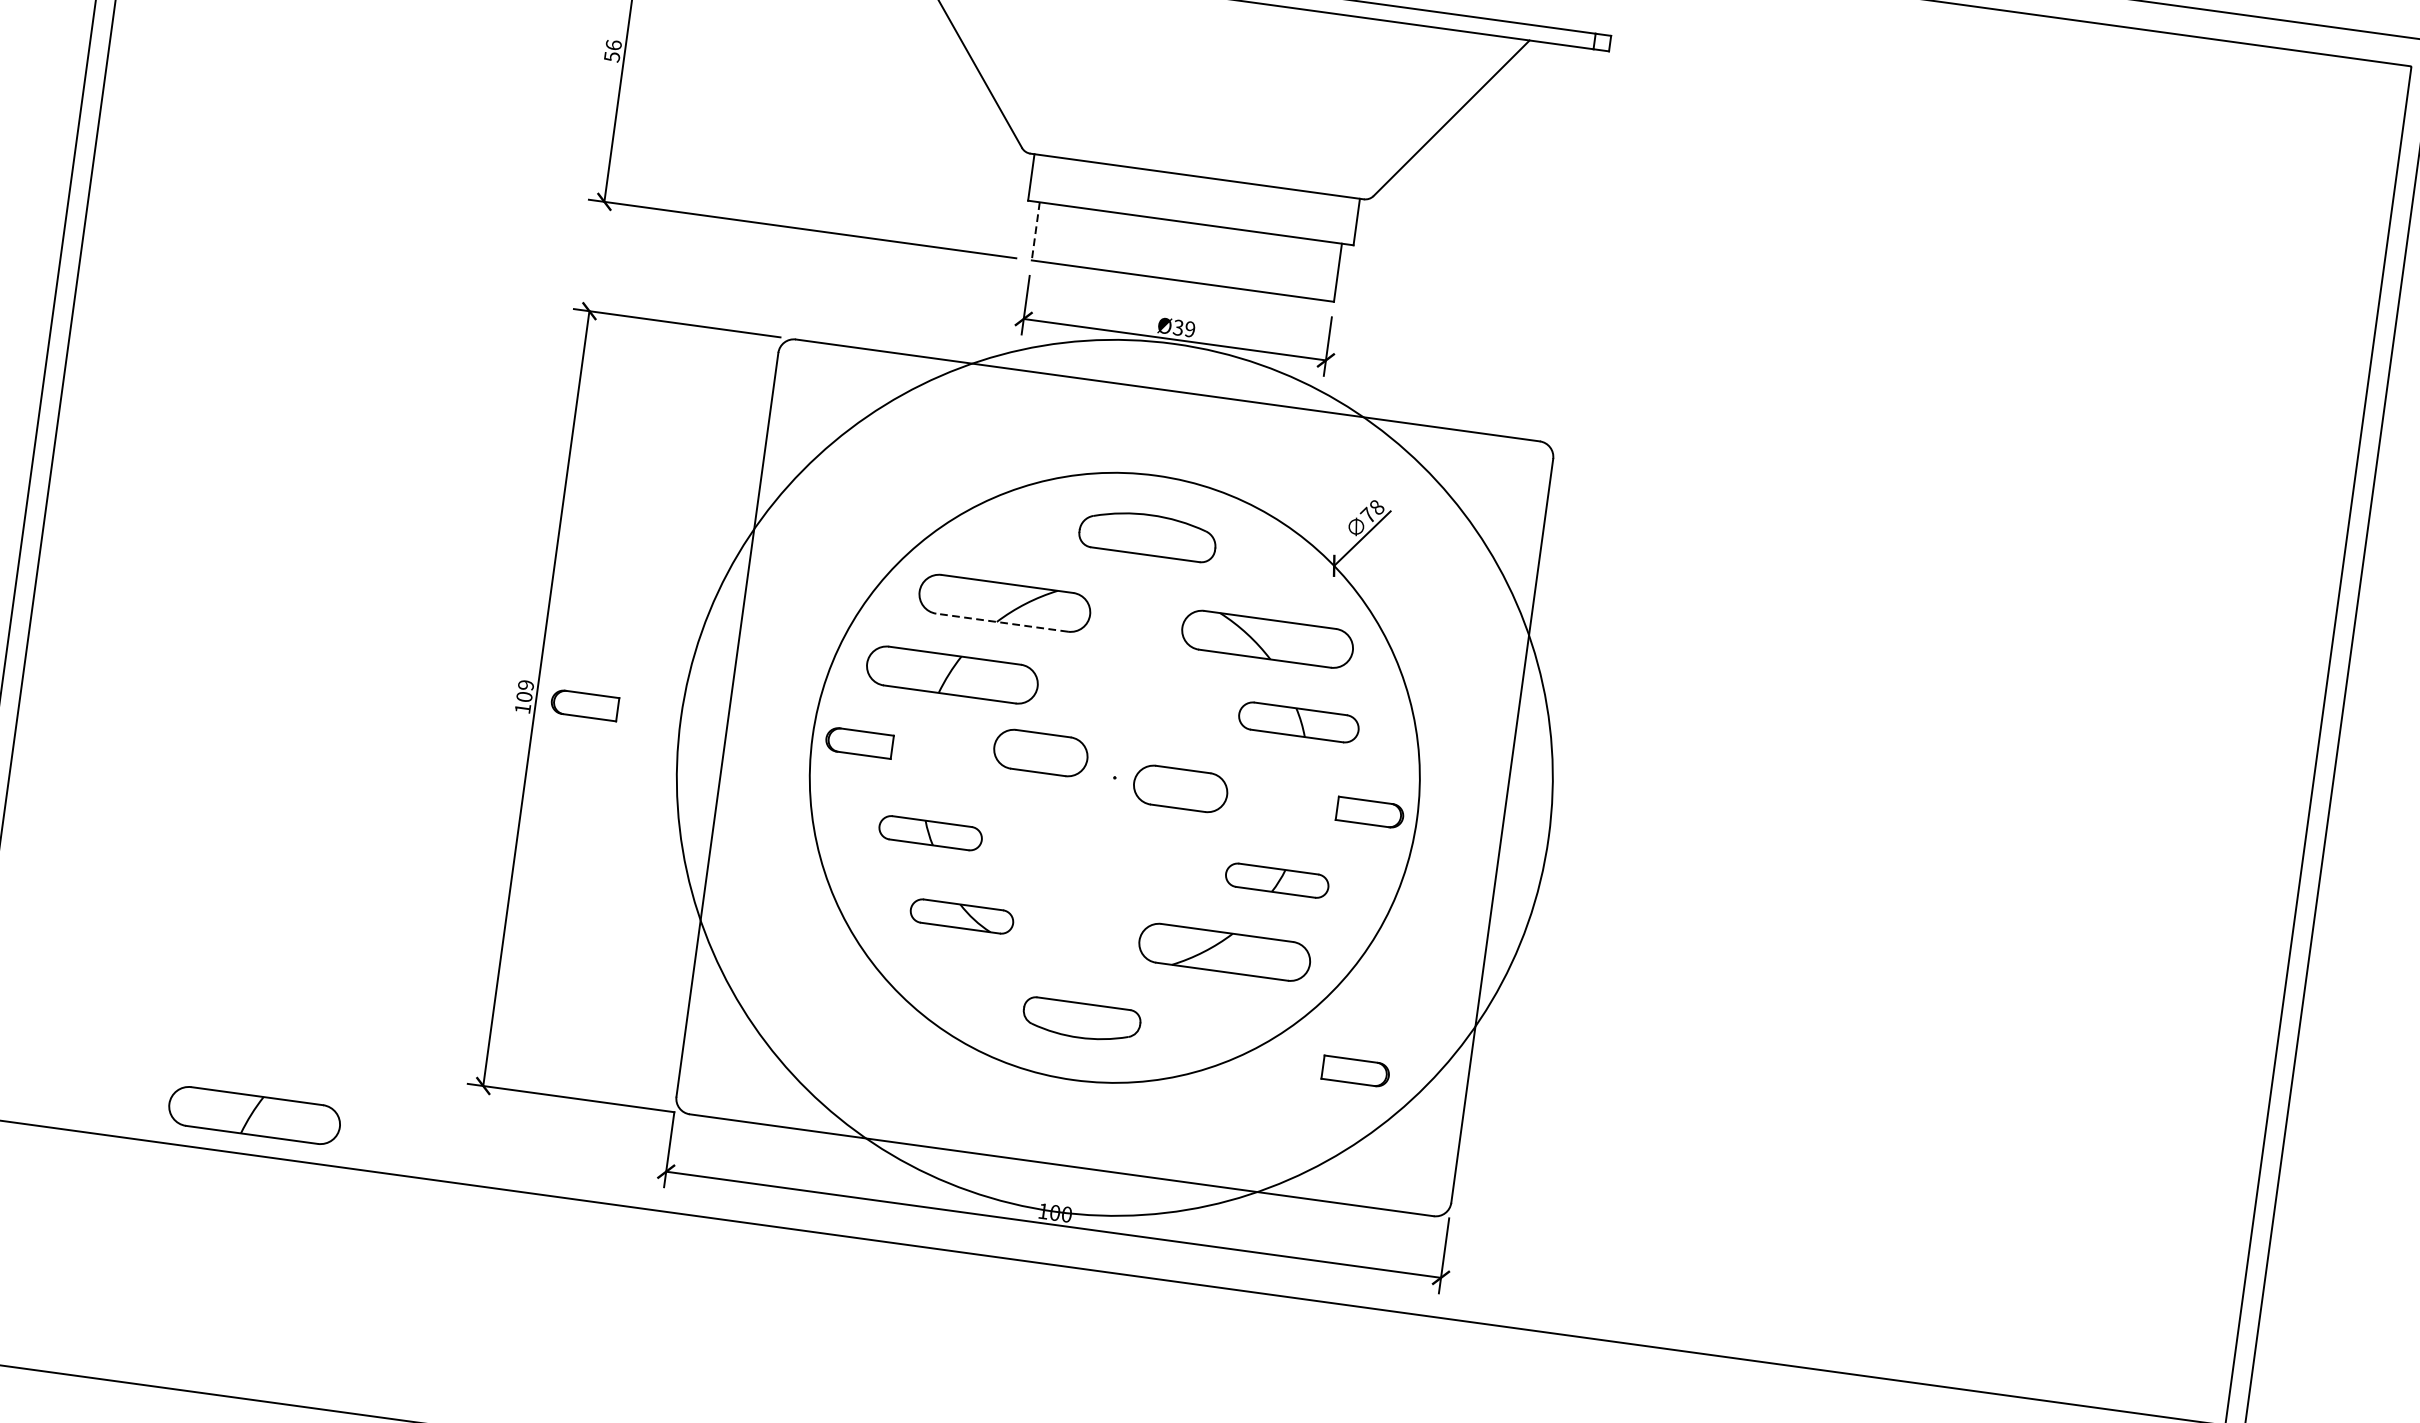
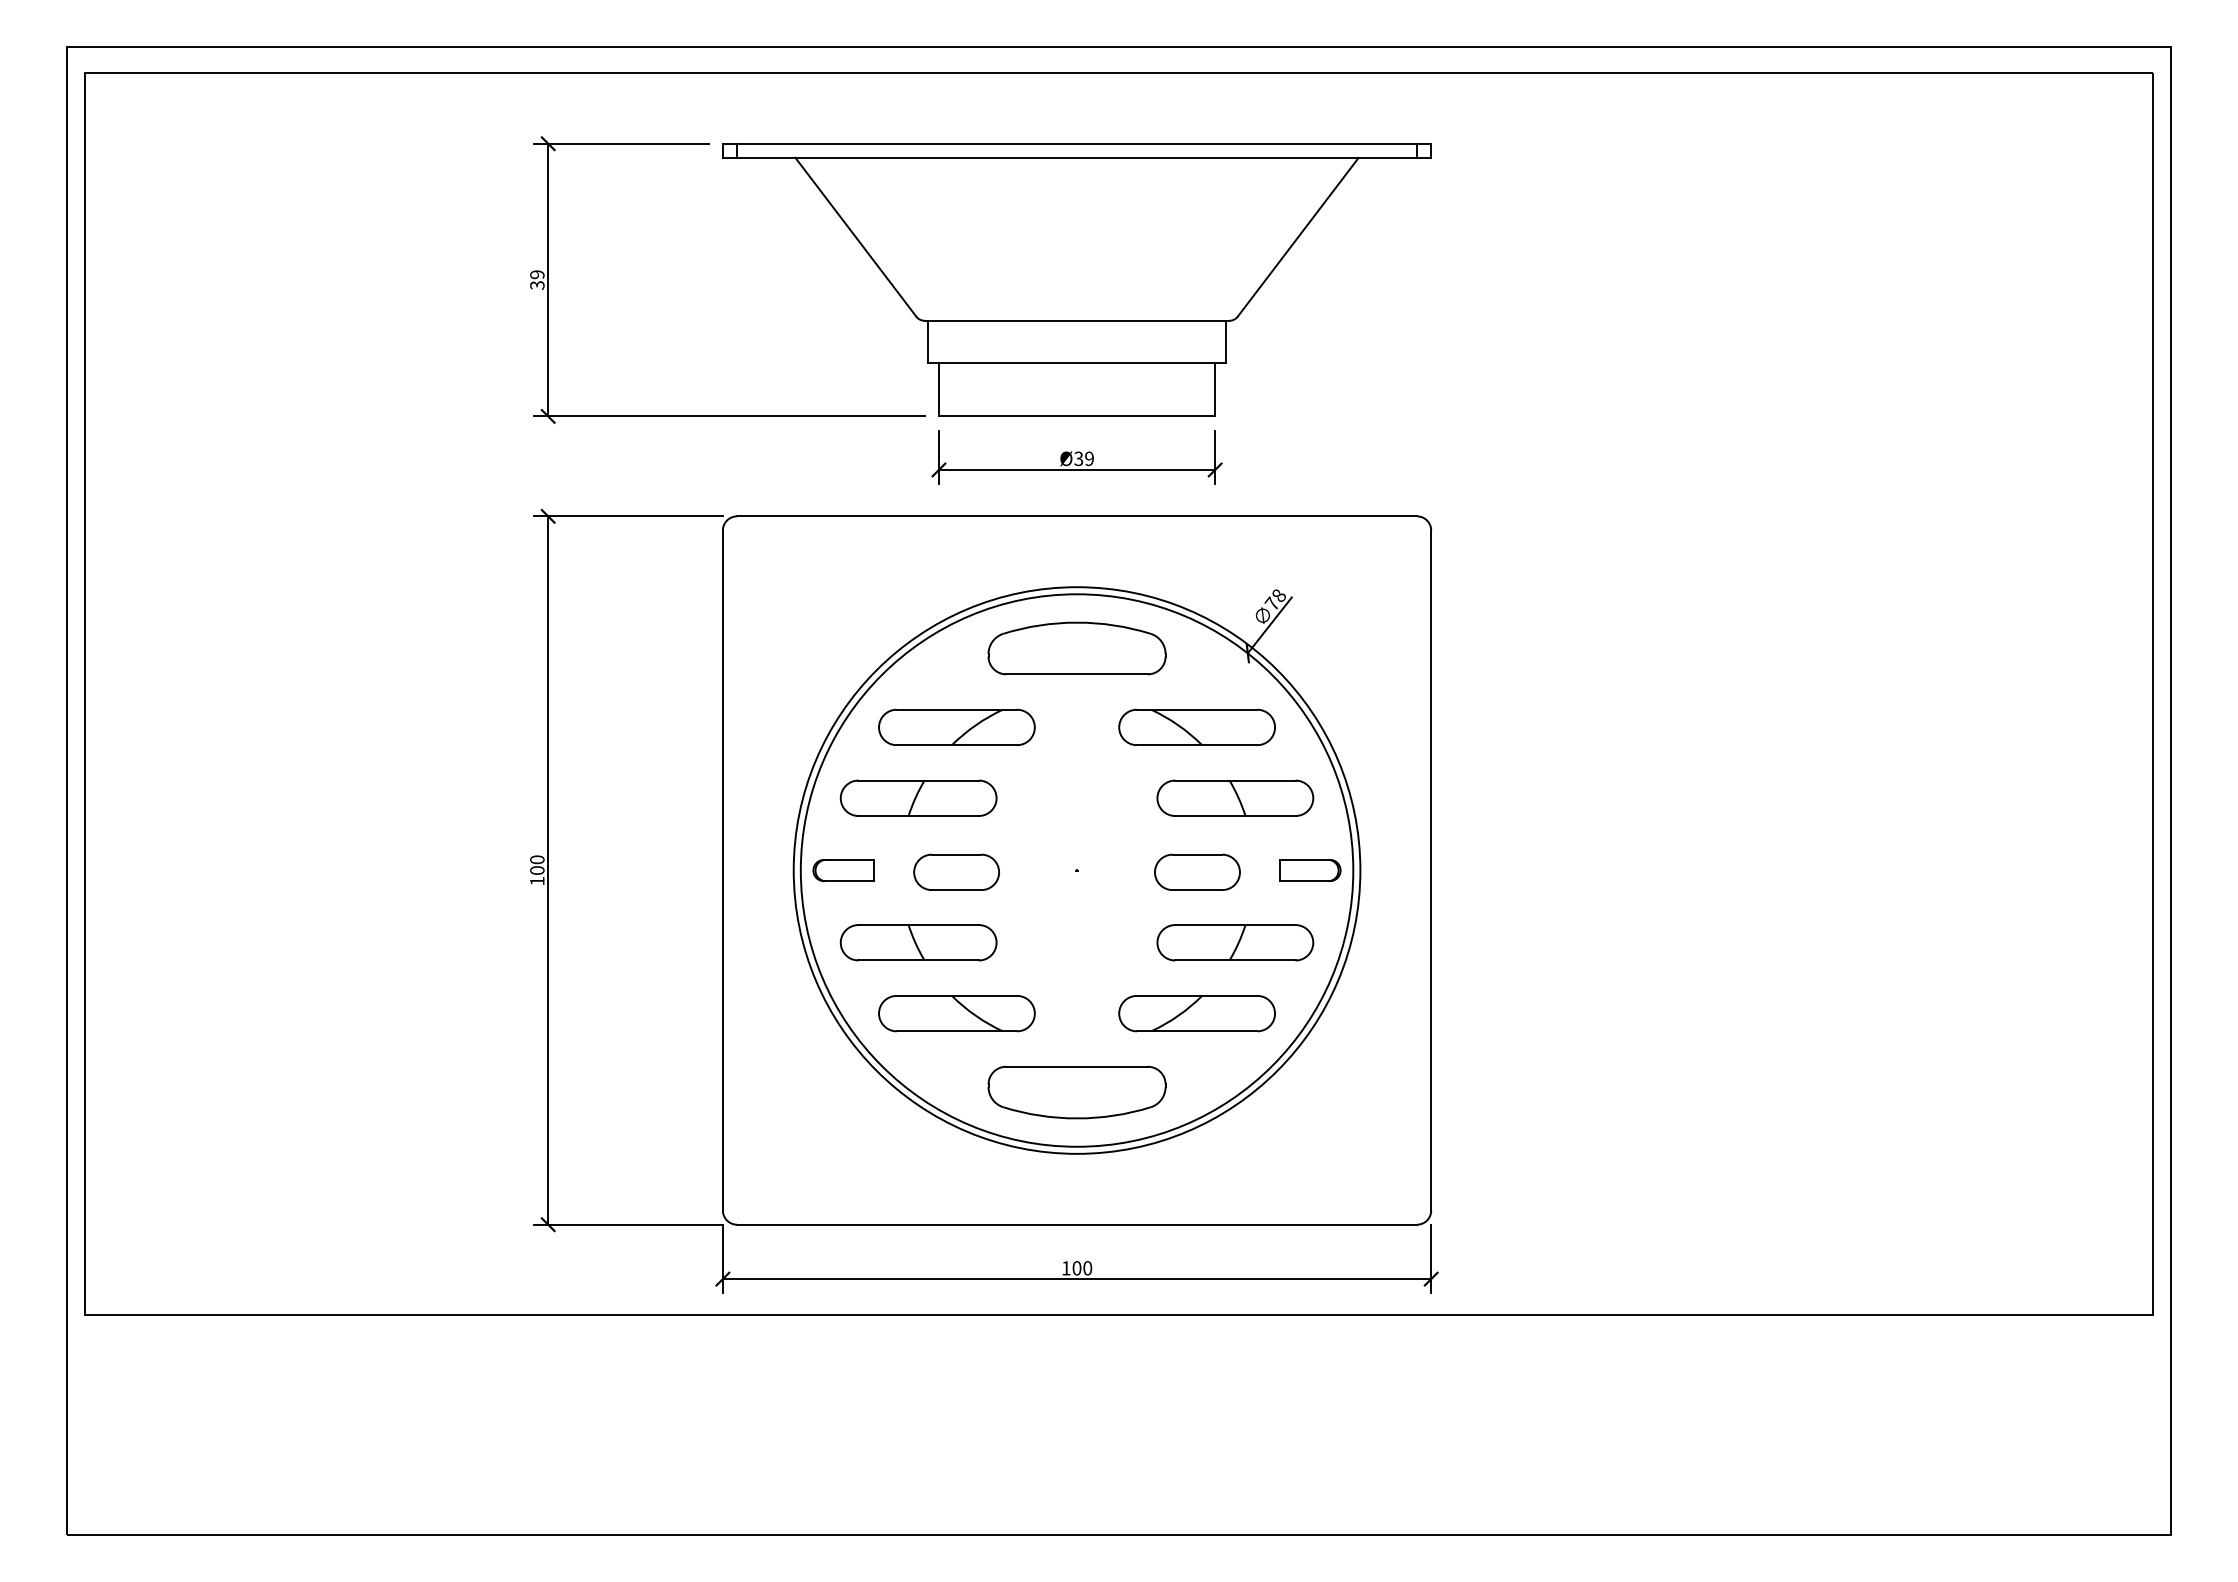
text: (613, 50) -> (537, 279), 56 -> 39
line: (1035, 230) -> (938, 389), dashed -> solid
part: (1147, 534) -> (1076, 648), size x1.43
line: (1001, 623) -> (956, 745), dashed -> solid
text: (526, 684) -> (537, 859), 109 -> 100
part: (584, 705) -> (592, 870), removed
part: (1299, 721) -> (1235, 797), size x1.43
part: (1040, 752) -> (956, 871), moved
circle: (1114, 777) -> (1076, 870), size x0.71
part: (1180, 787) -> (1197, 871), moved
part: (930, 832) -> (918, 942), size x1.67
part: (1277, 880) -> (1235, 942), size x1.67
part: (961, 916) -> (956, 1013), size x1.67
part: (1080, 1020) -> (1076, 1092), size x1.67
part: (1355, 1071) -> (1329, 1104), removed
part: (254, 1114) -> (346, 1278), removed

